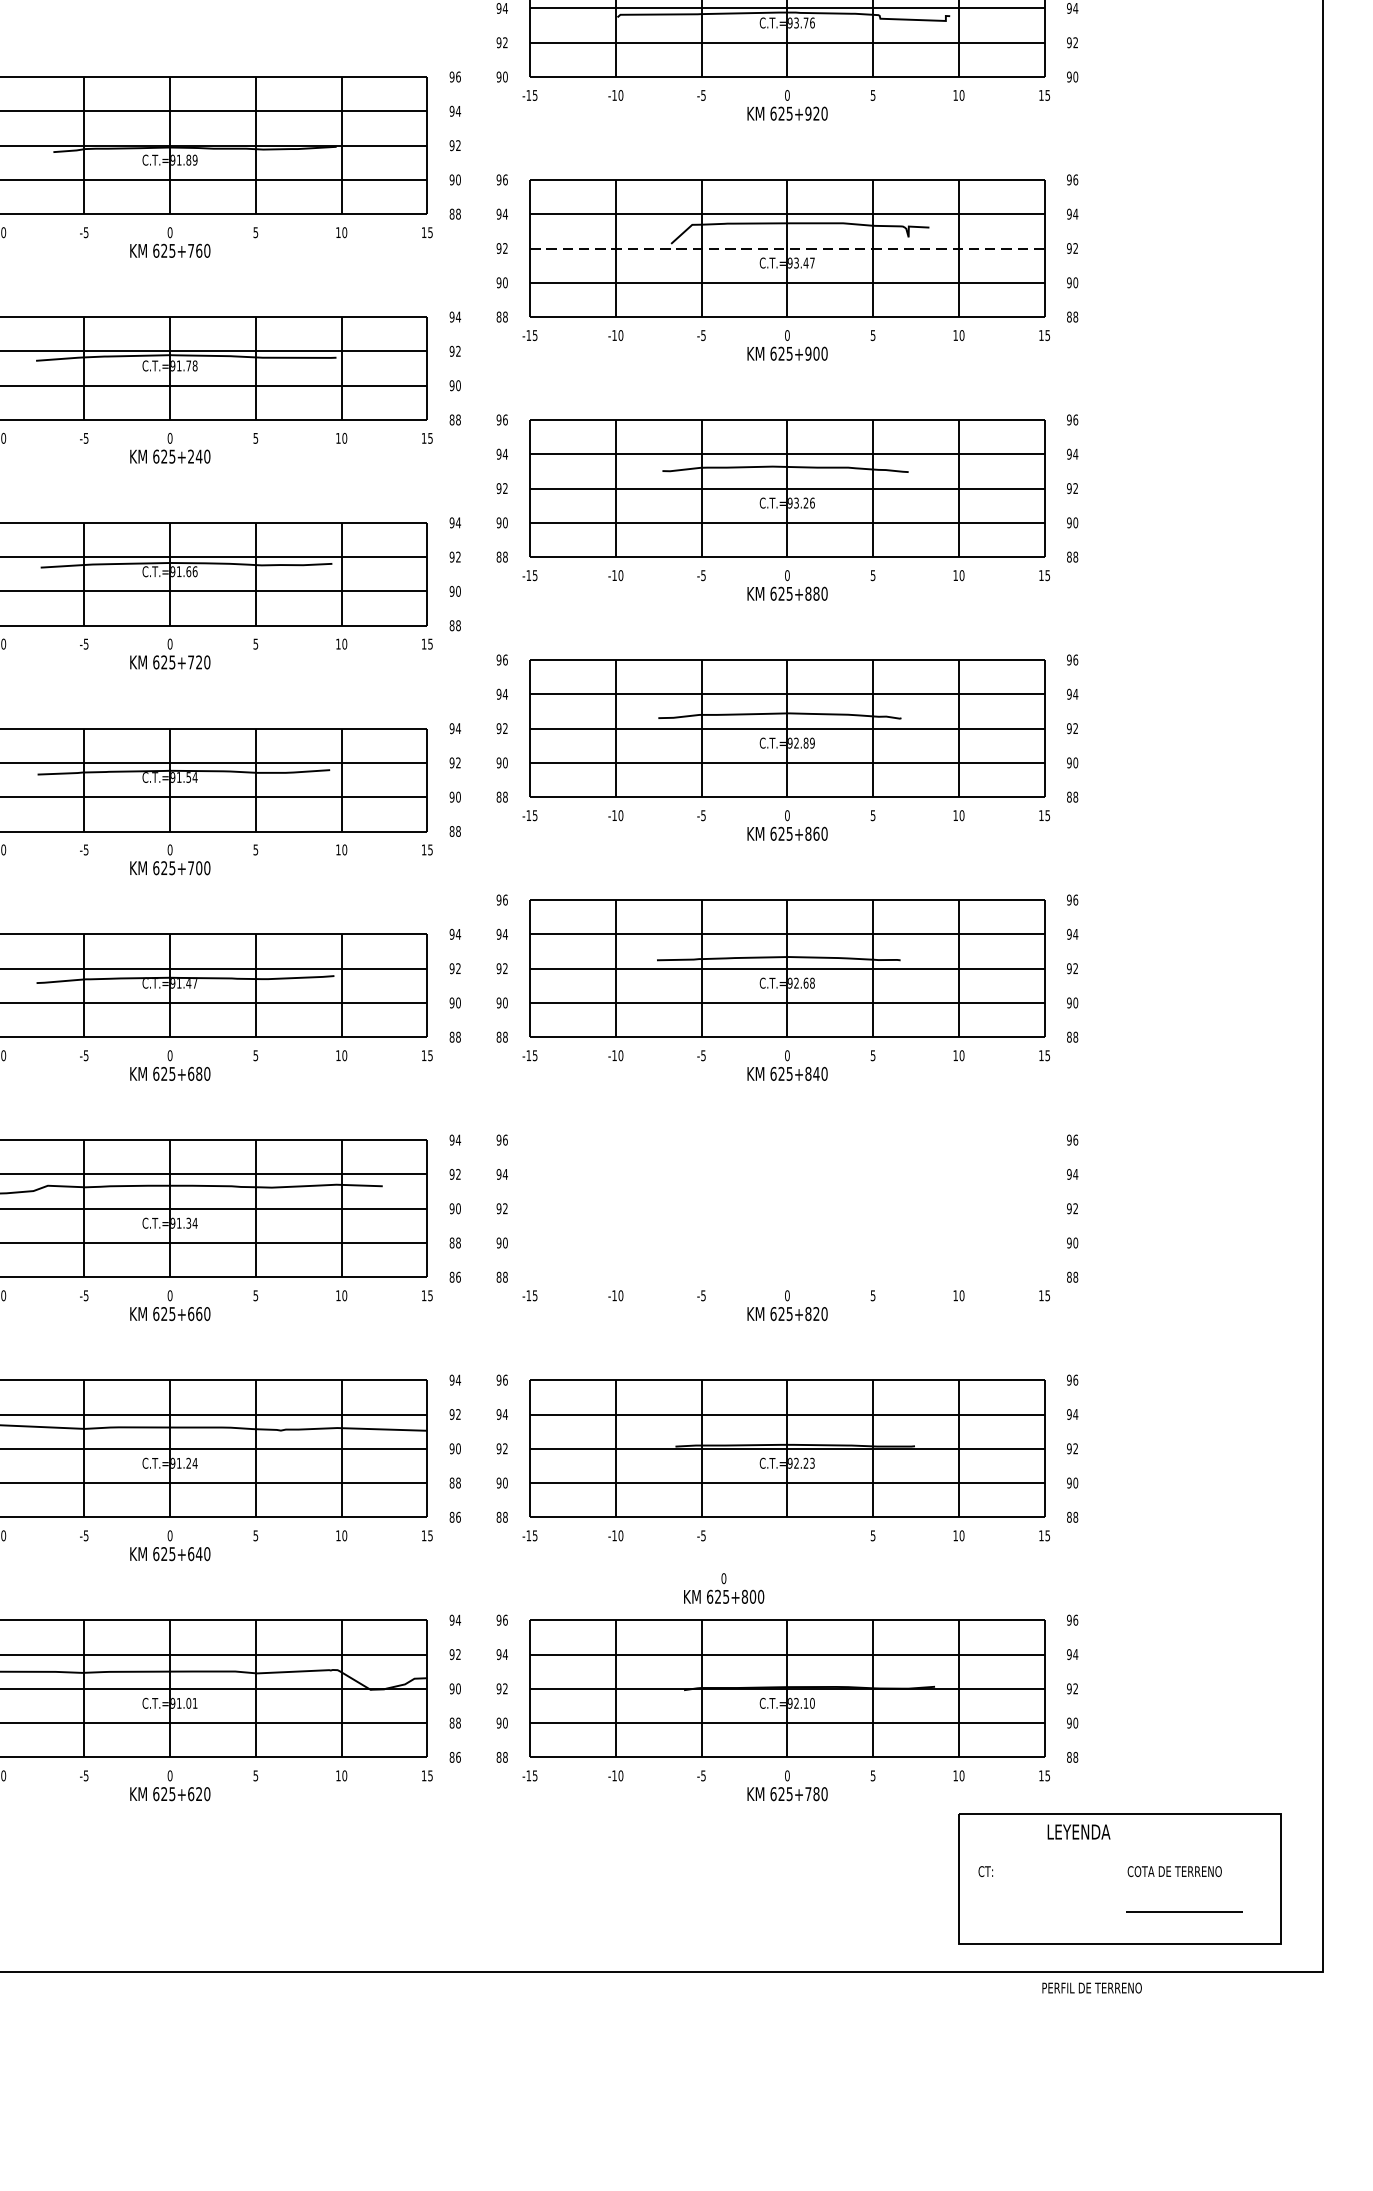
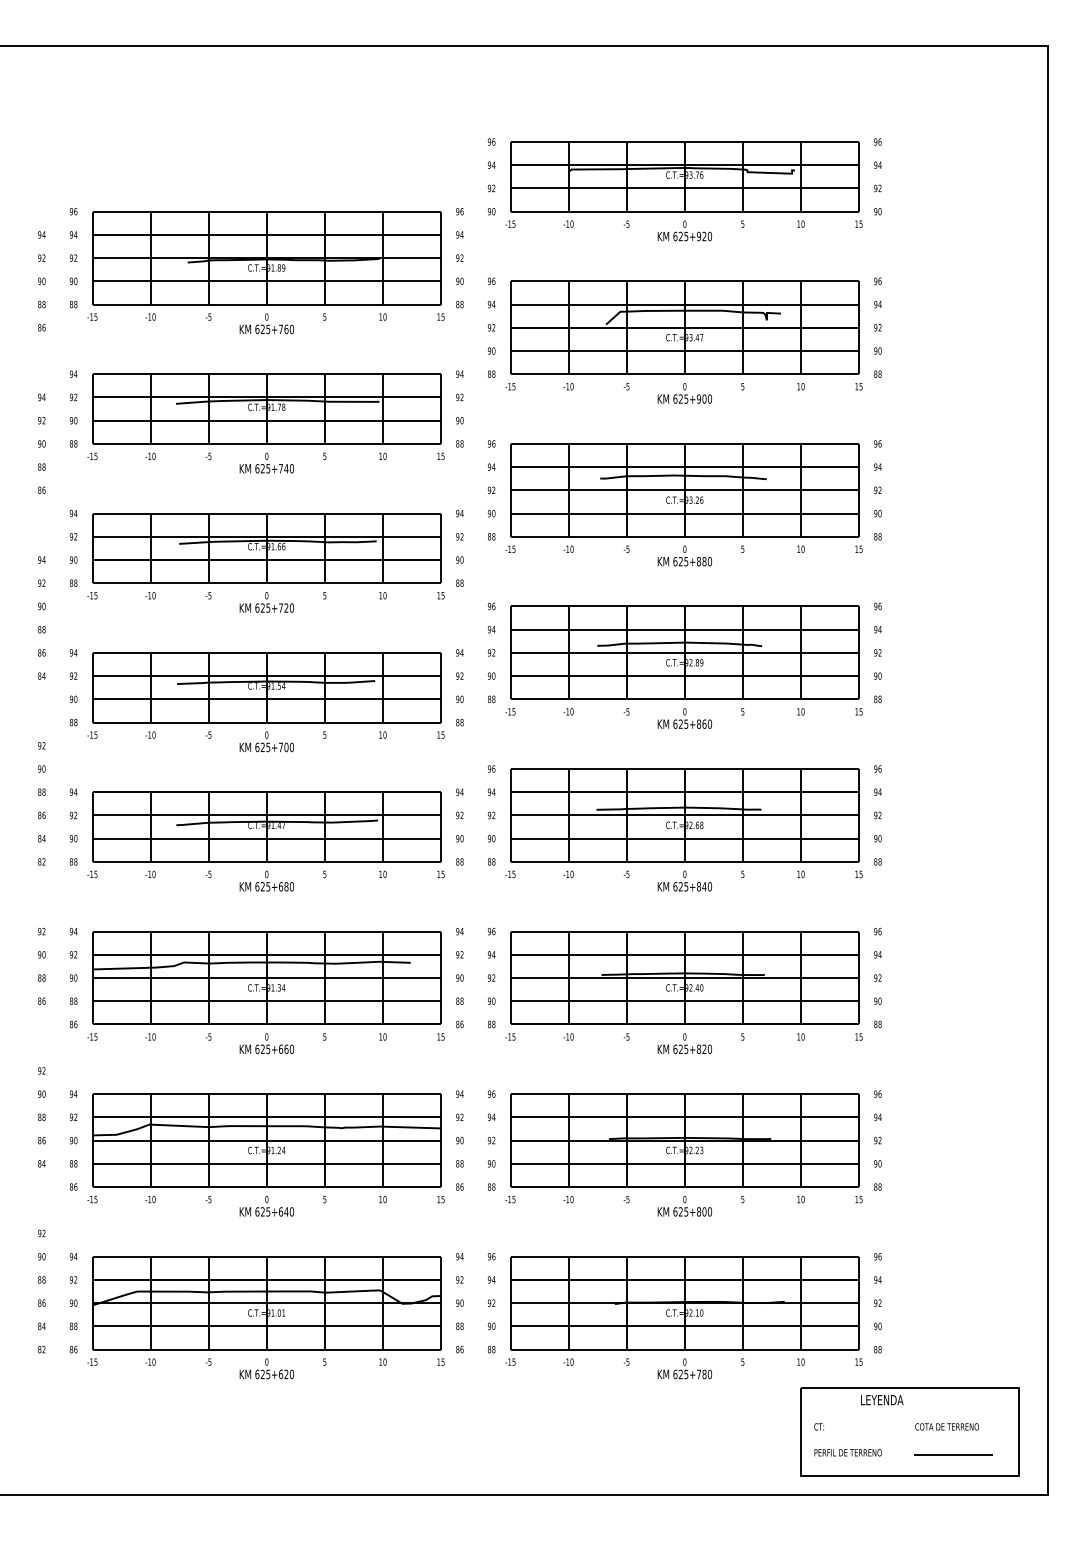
line: (788, 248) -> (685, 327), dashed -> solid
text: (190, 456) -> (280, 468), 625+240 -> 625+740
part: (786, 1207) -> (684, 977), added
text: (723, 1587) -> (684, 1205), moved
text: (1091, 1987) -> (847, 1452), moved

